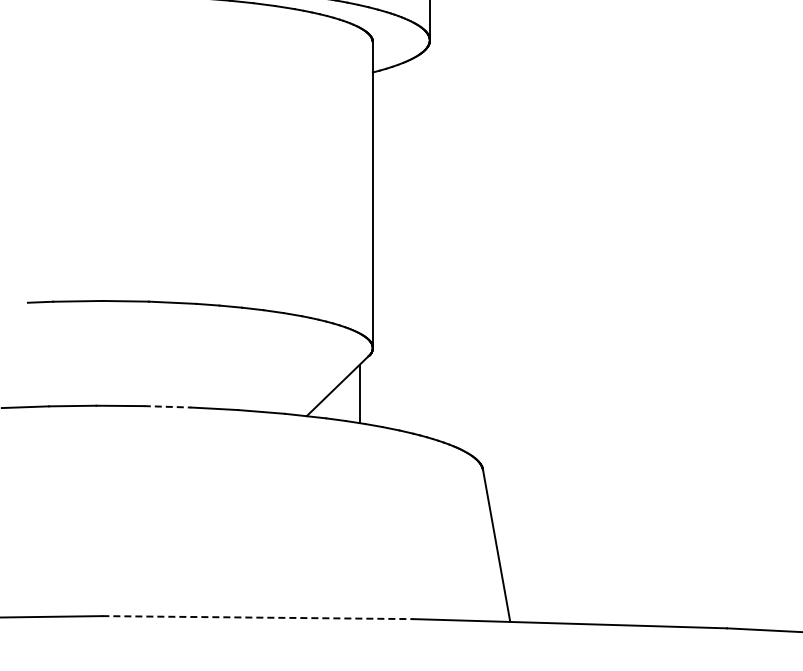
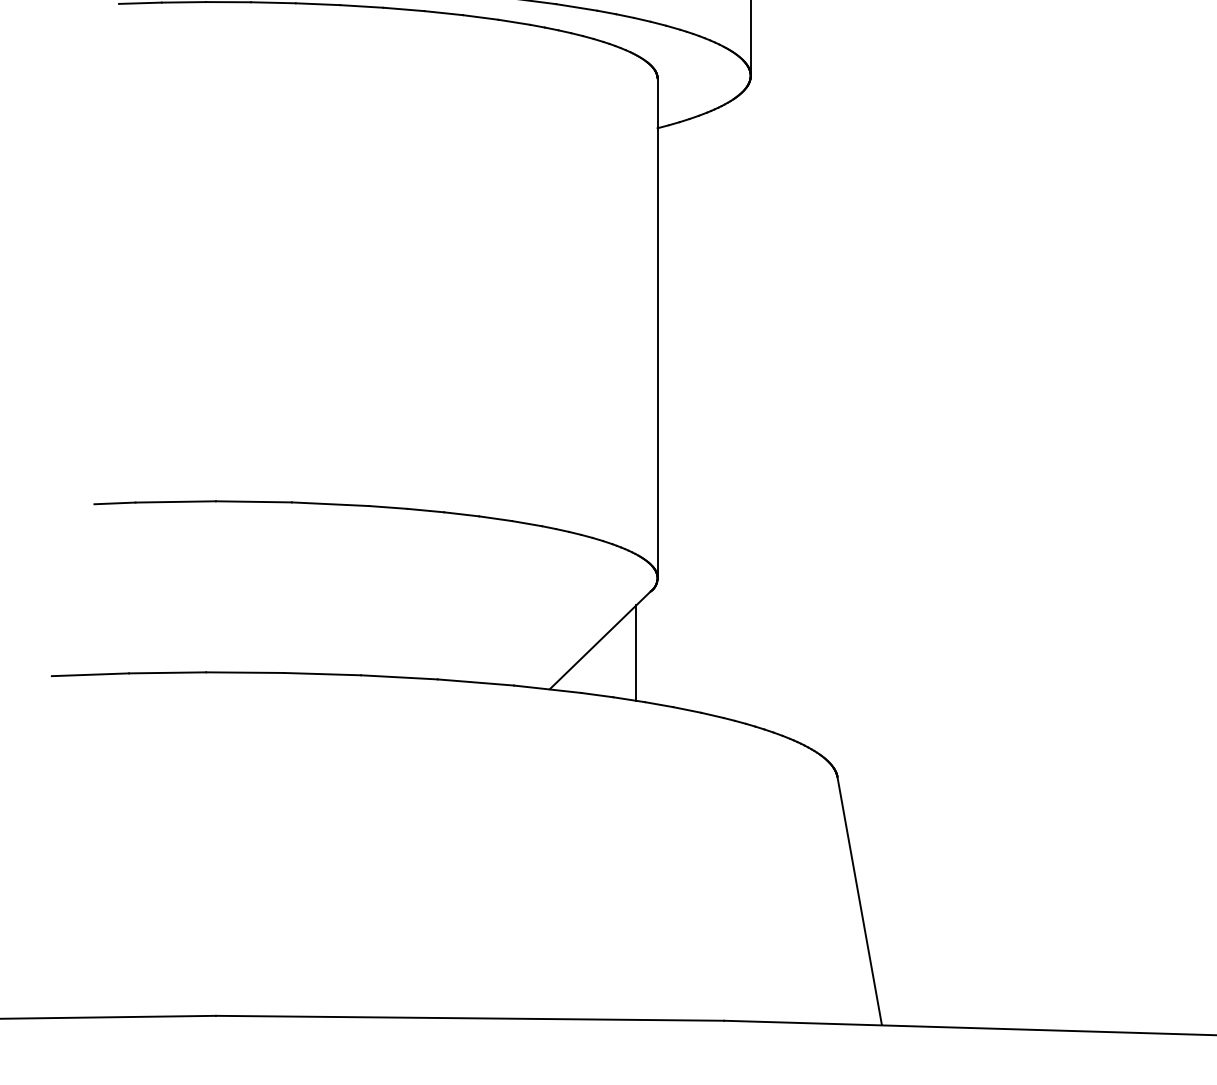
line: (167, 406) -> (322, 673), dashed -> solid
line: (257, 617) -> (469, 1018), dashed -> solid

